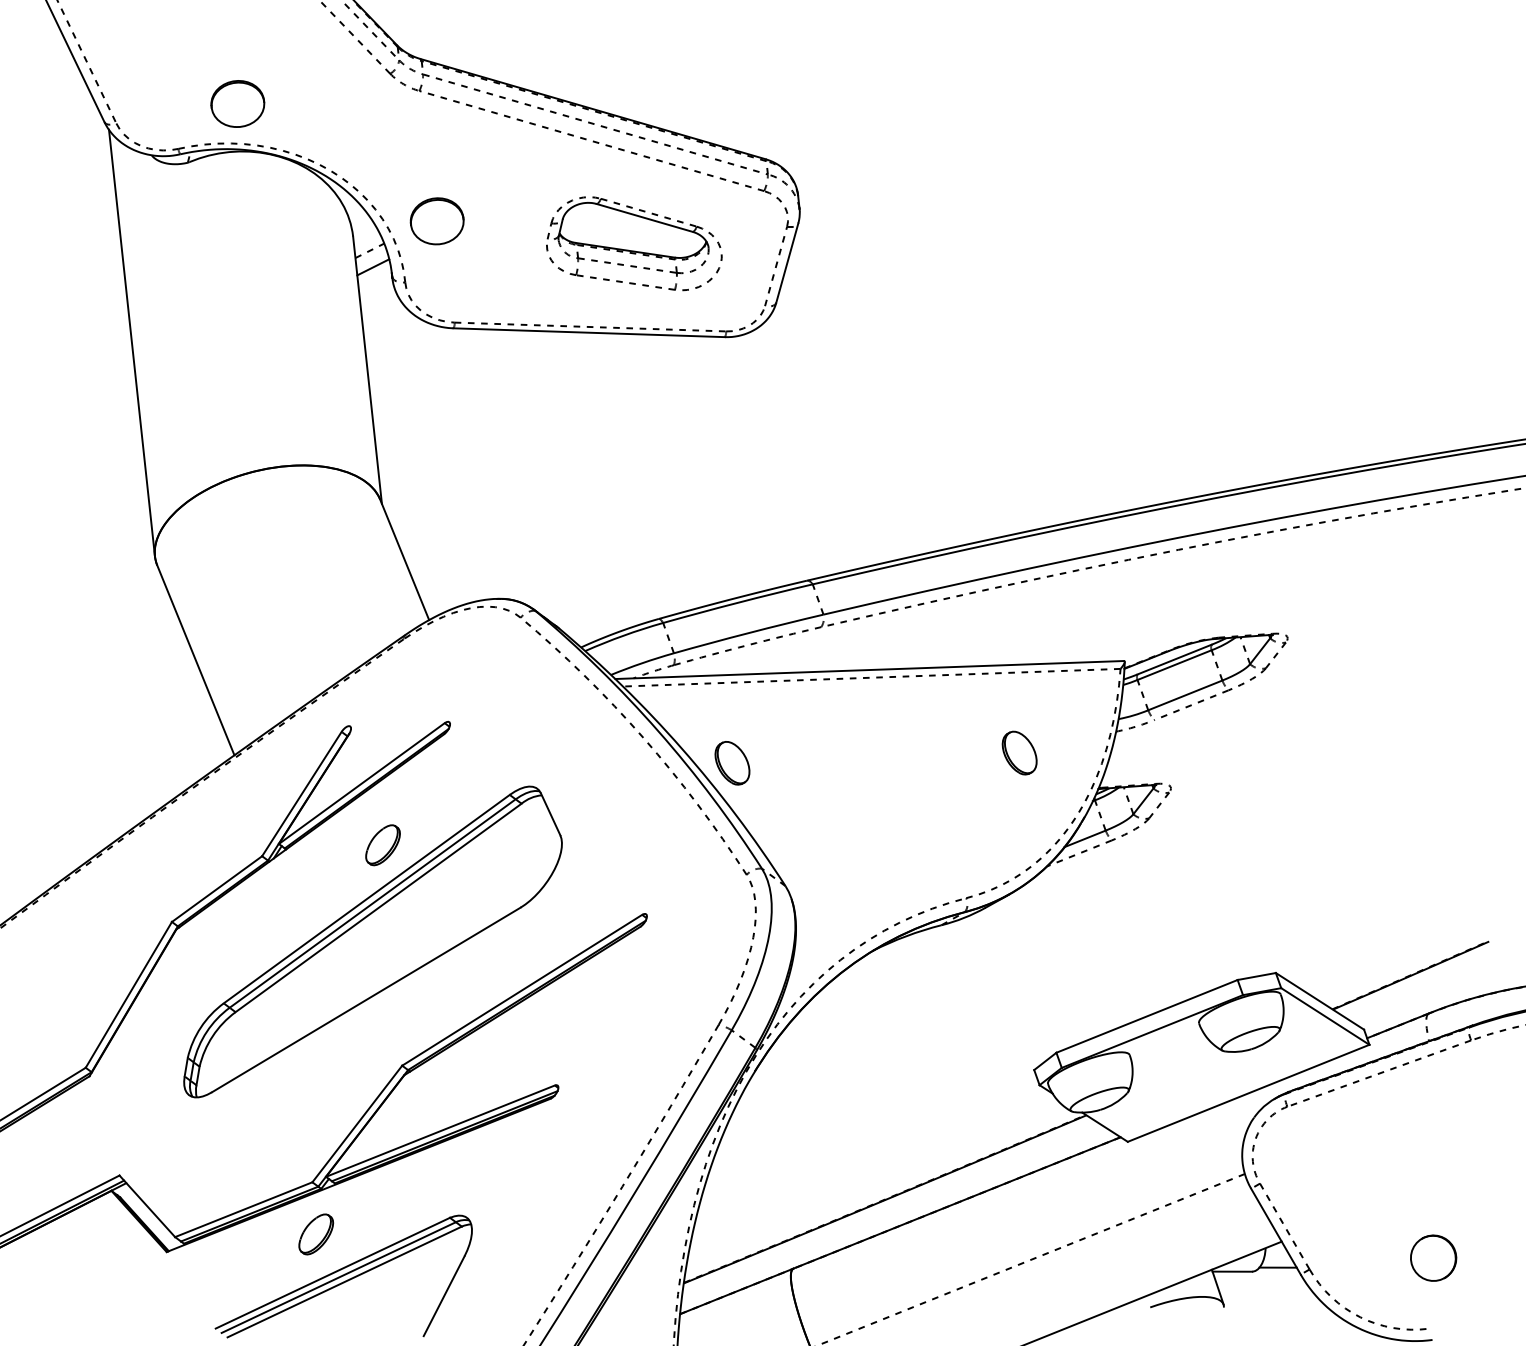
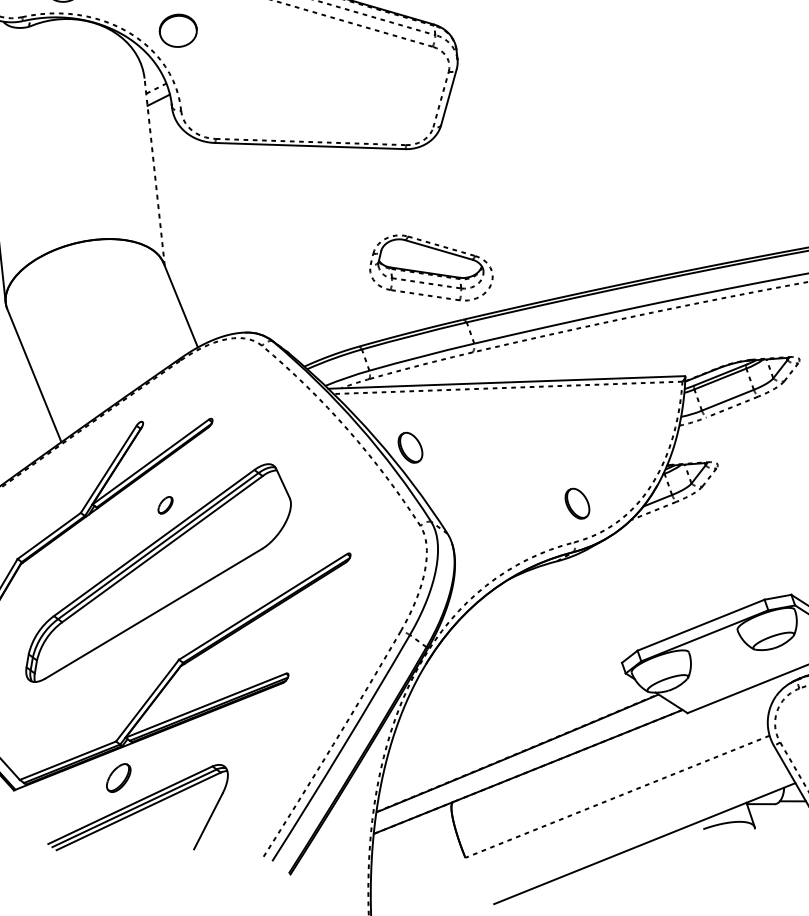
part: (436, 221) -> (177, 30), moved
part: (634, 243) -> (431, 267), moved
line: (367, 369) -> (154, 171), solid -> dashed
part: (1019, 752) -> (577, 503), moved
part: (382, 845) -> (165, 505), size x0.6

